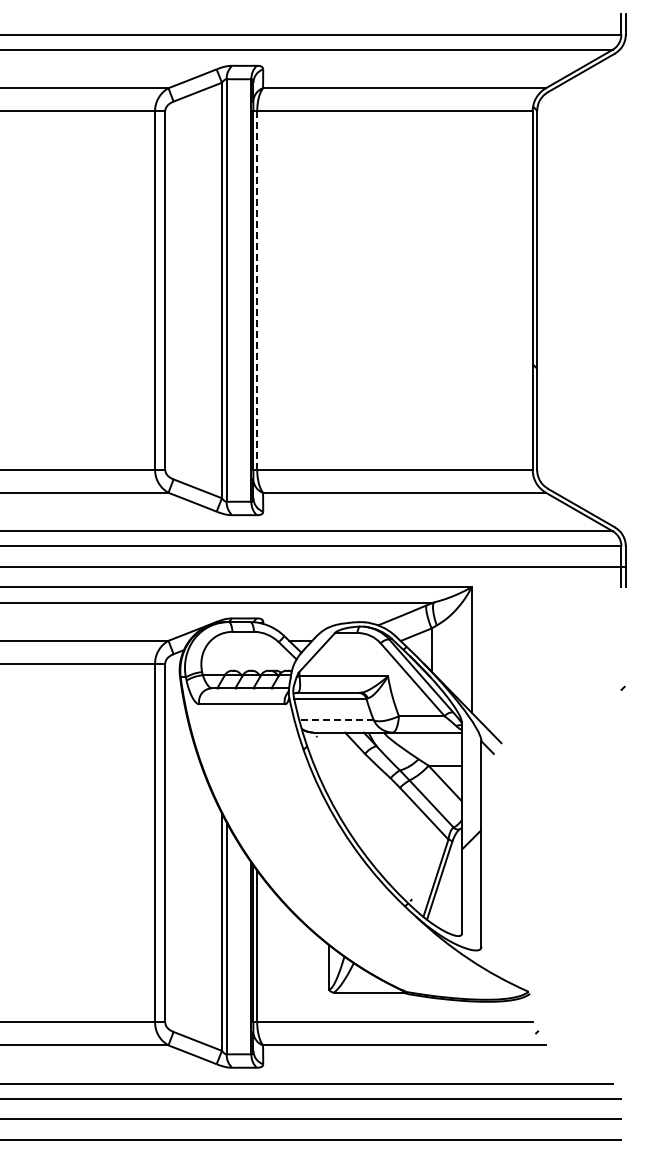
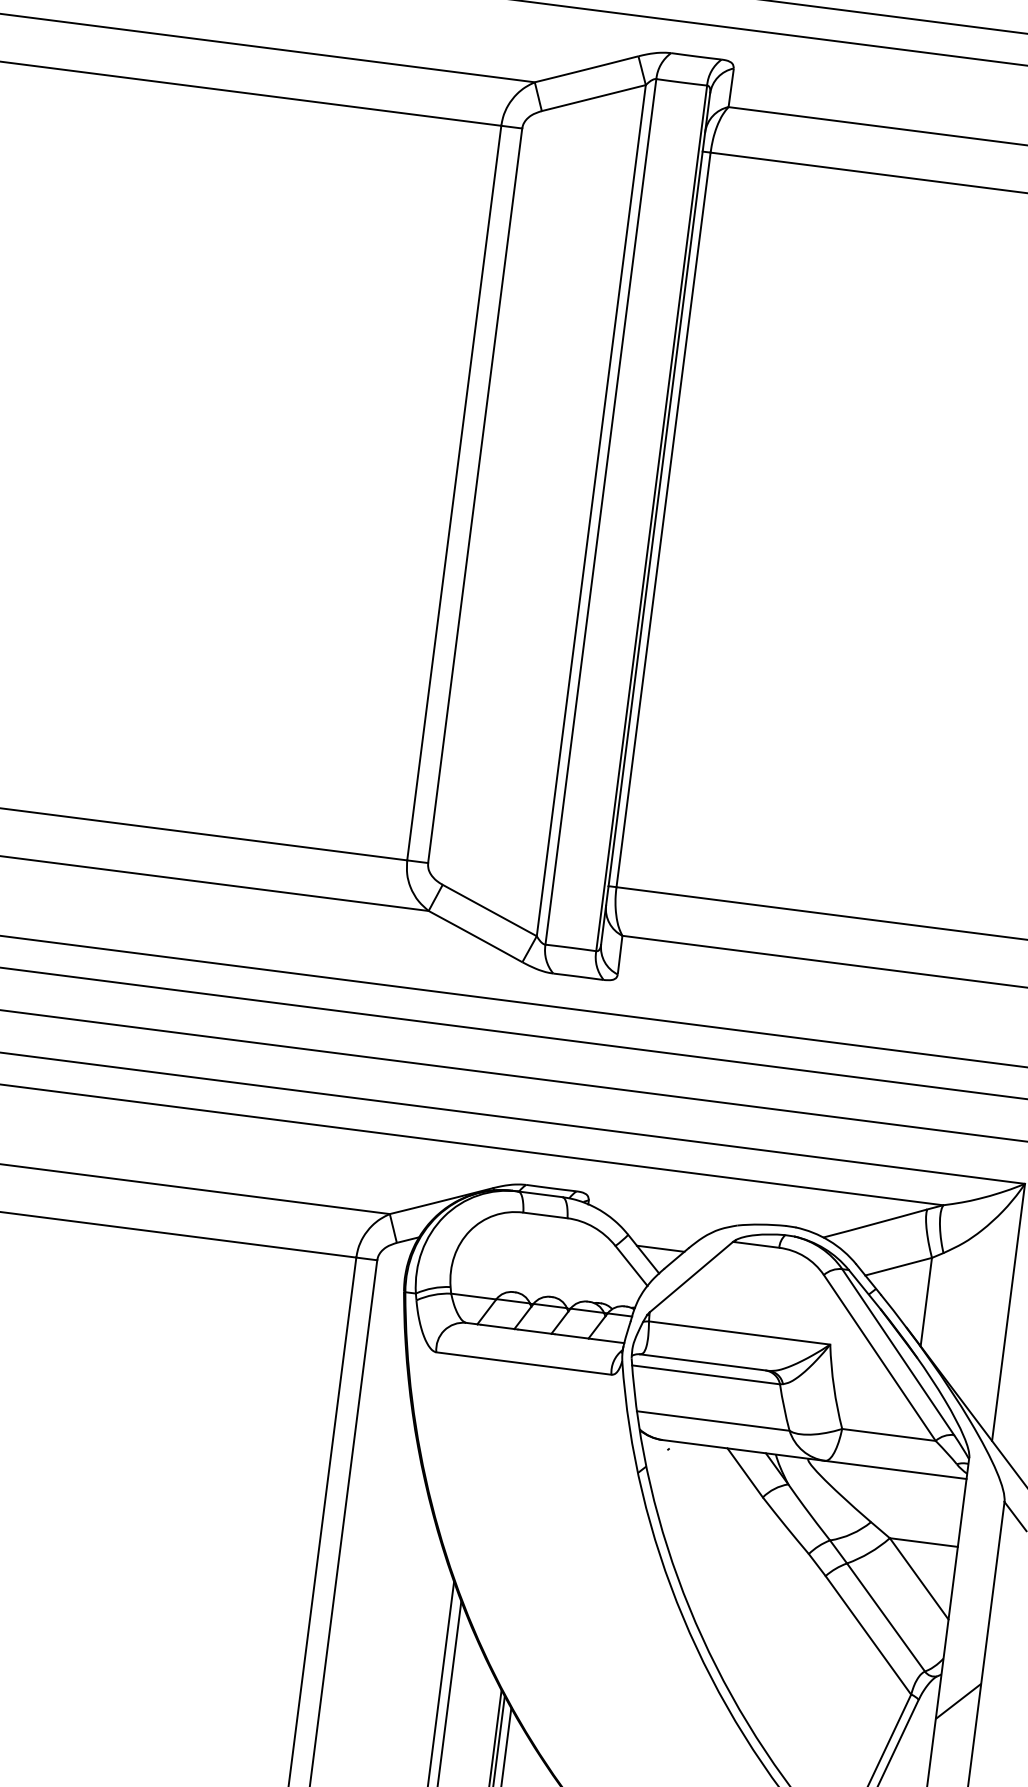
line: (257, 290) -> (664, 519), dashed -> solid
line: (336, 720) -> (713, 1421), dashed -> solid

